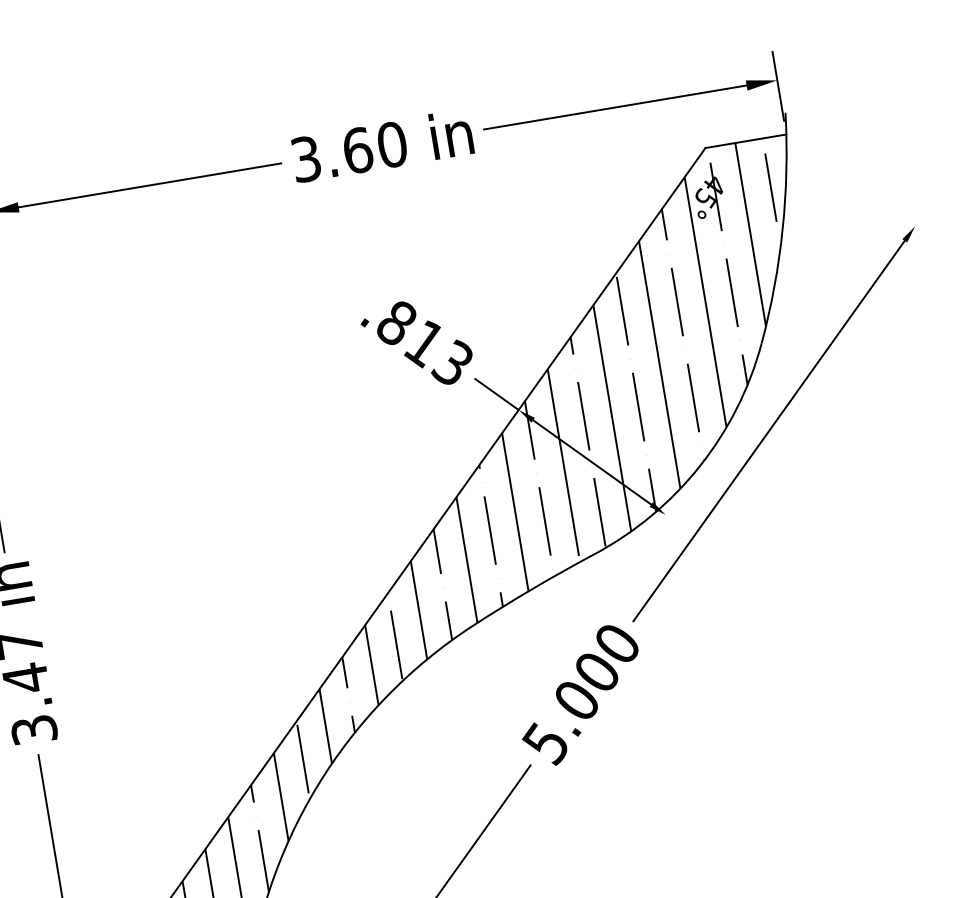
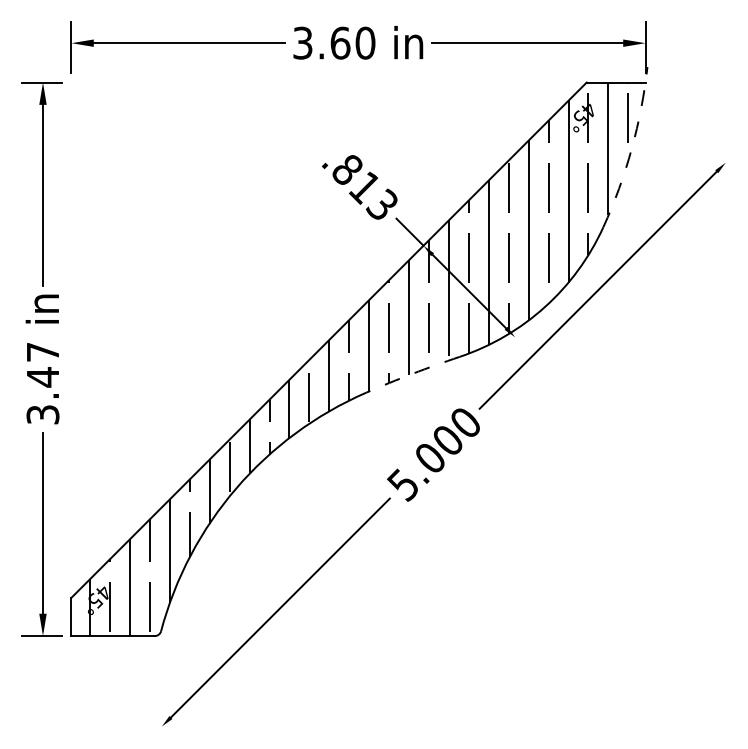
arc: (782, 228) -> (631, 148), solid -> dashed
arc: (532, 588) -> (412, 373), solid -> dashed

